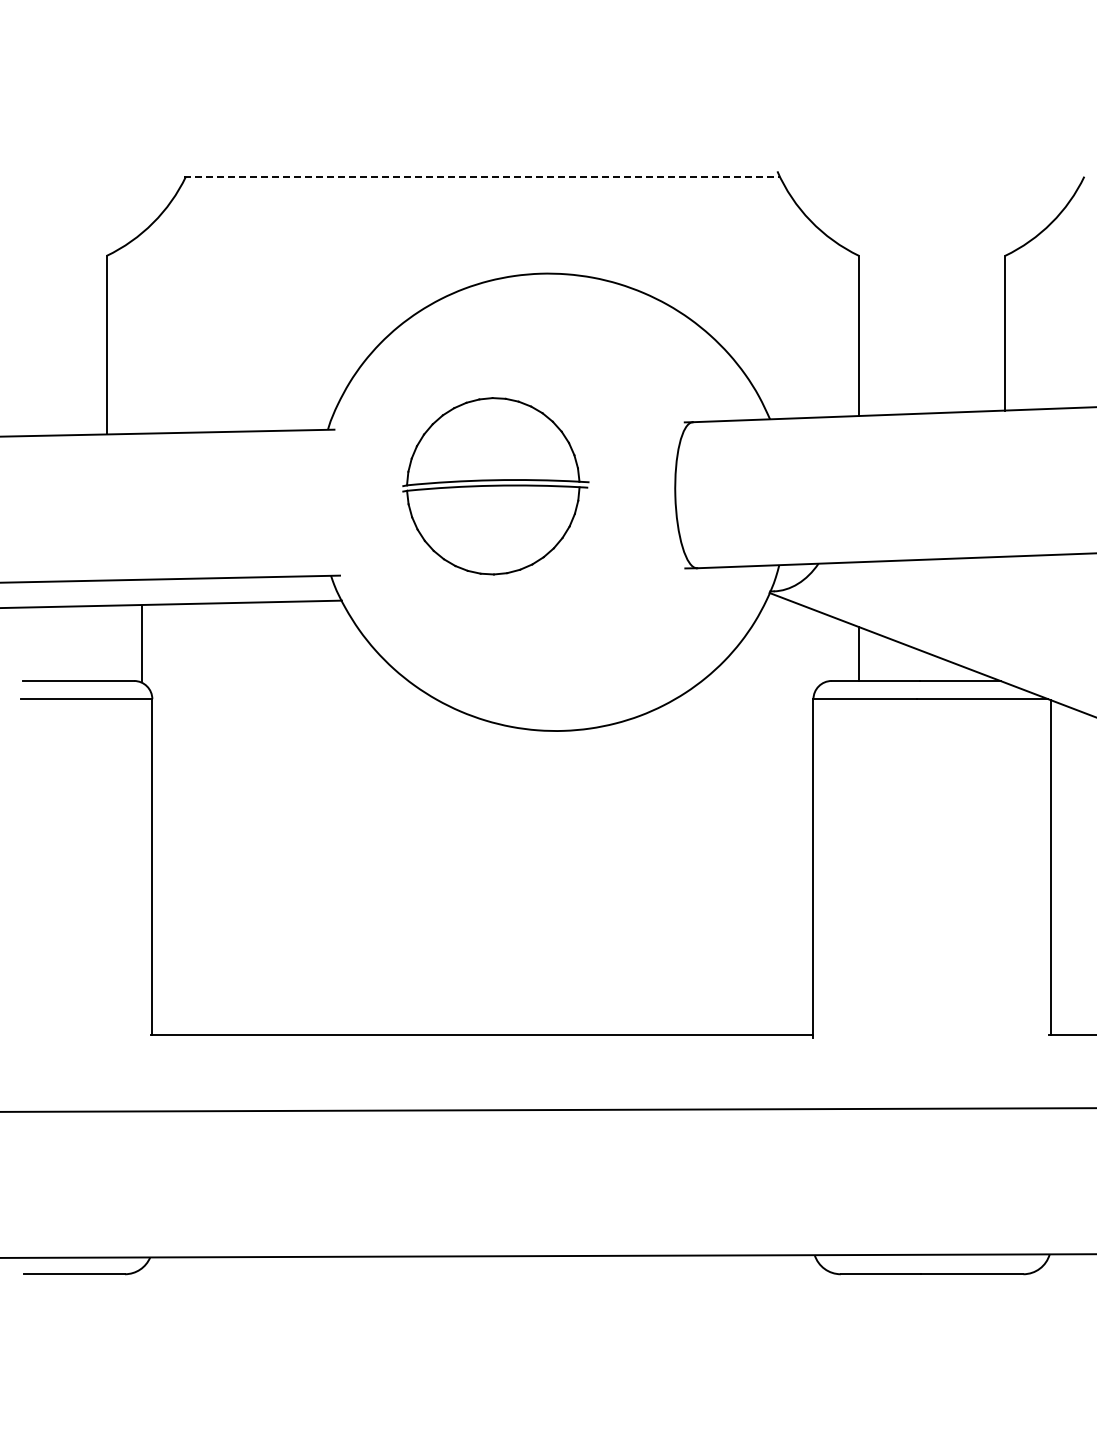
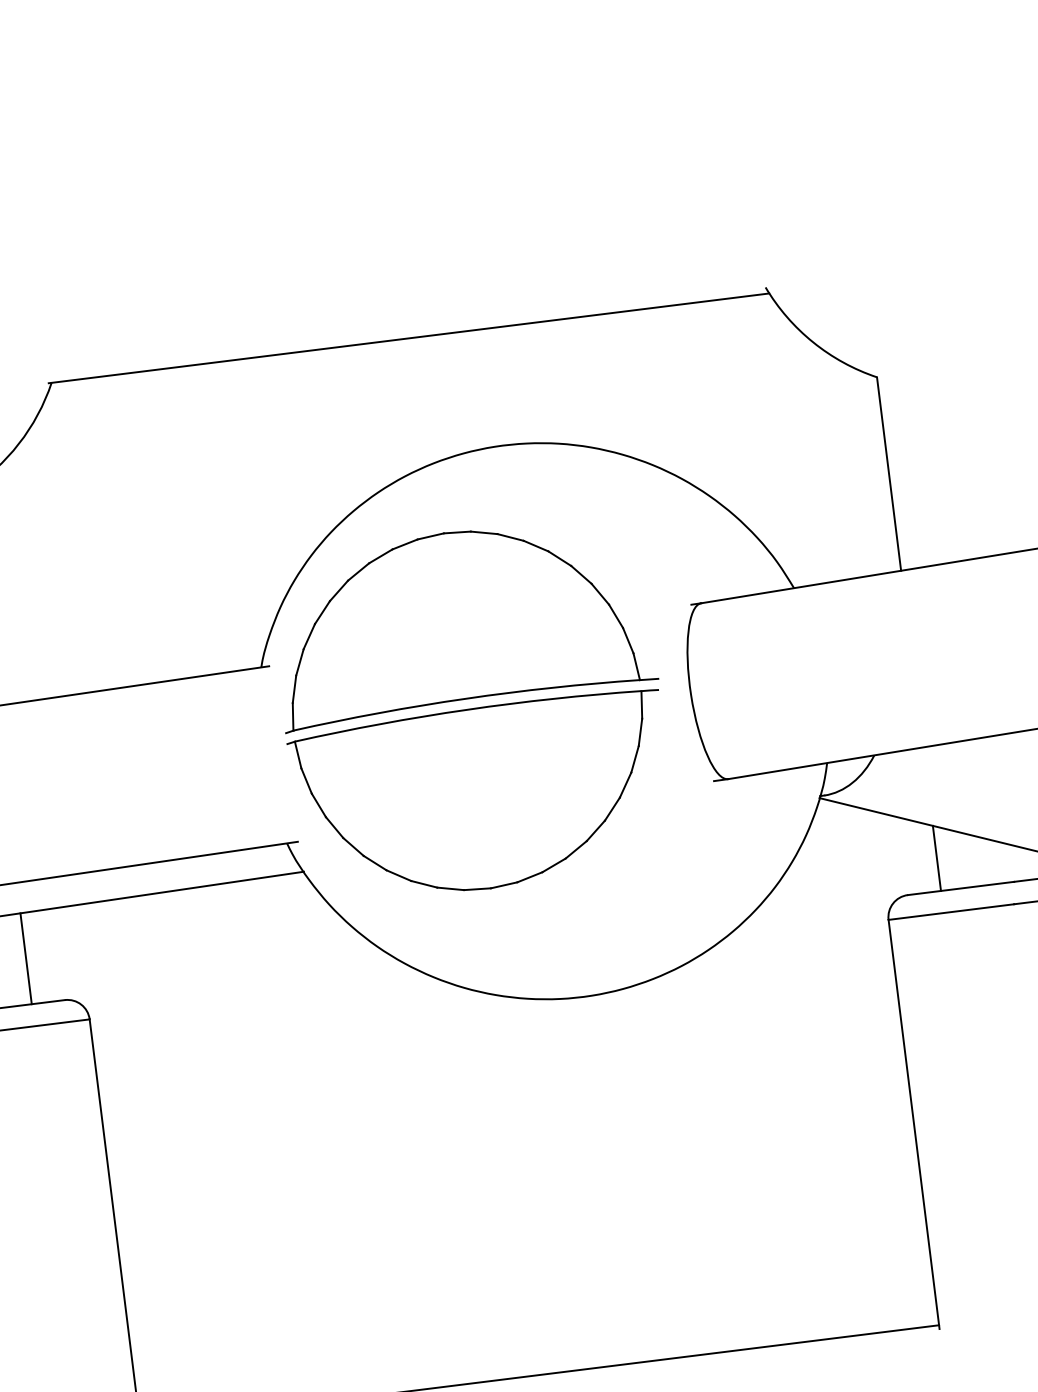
line: (482, 176) -> (409, 338), dashed -> solid
part: (495, 486) -> (472, 710), size x1.67
line: (141, 642) -> (25, 957), moved

